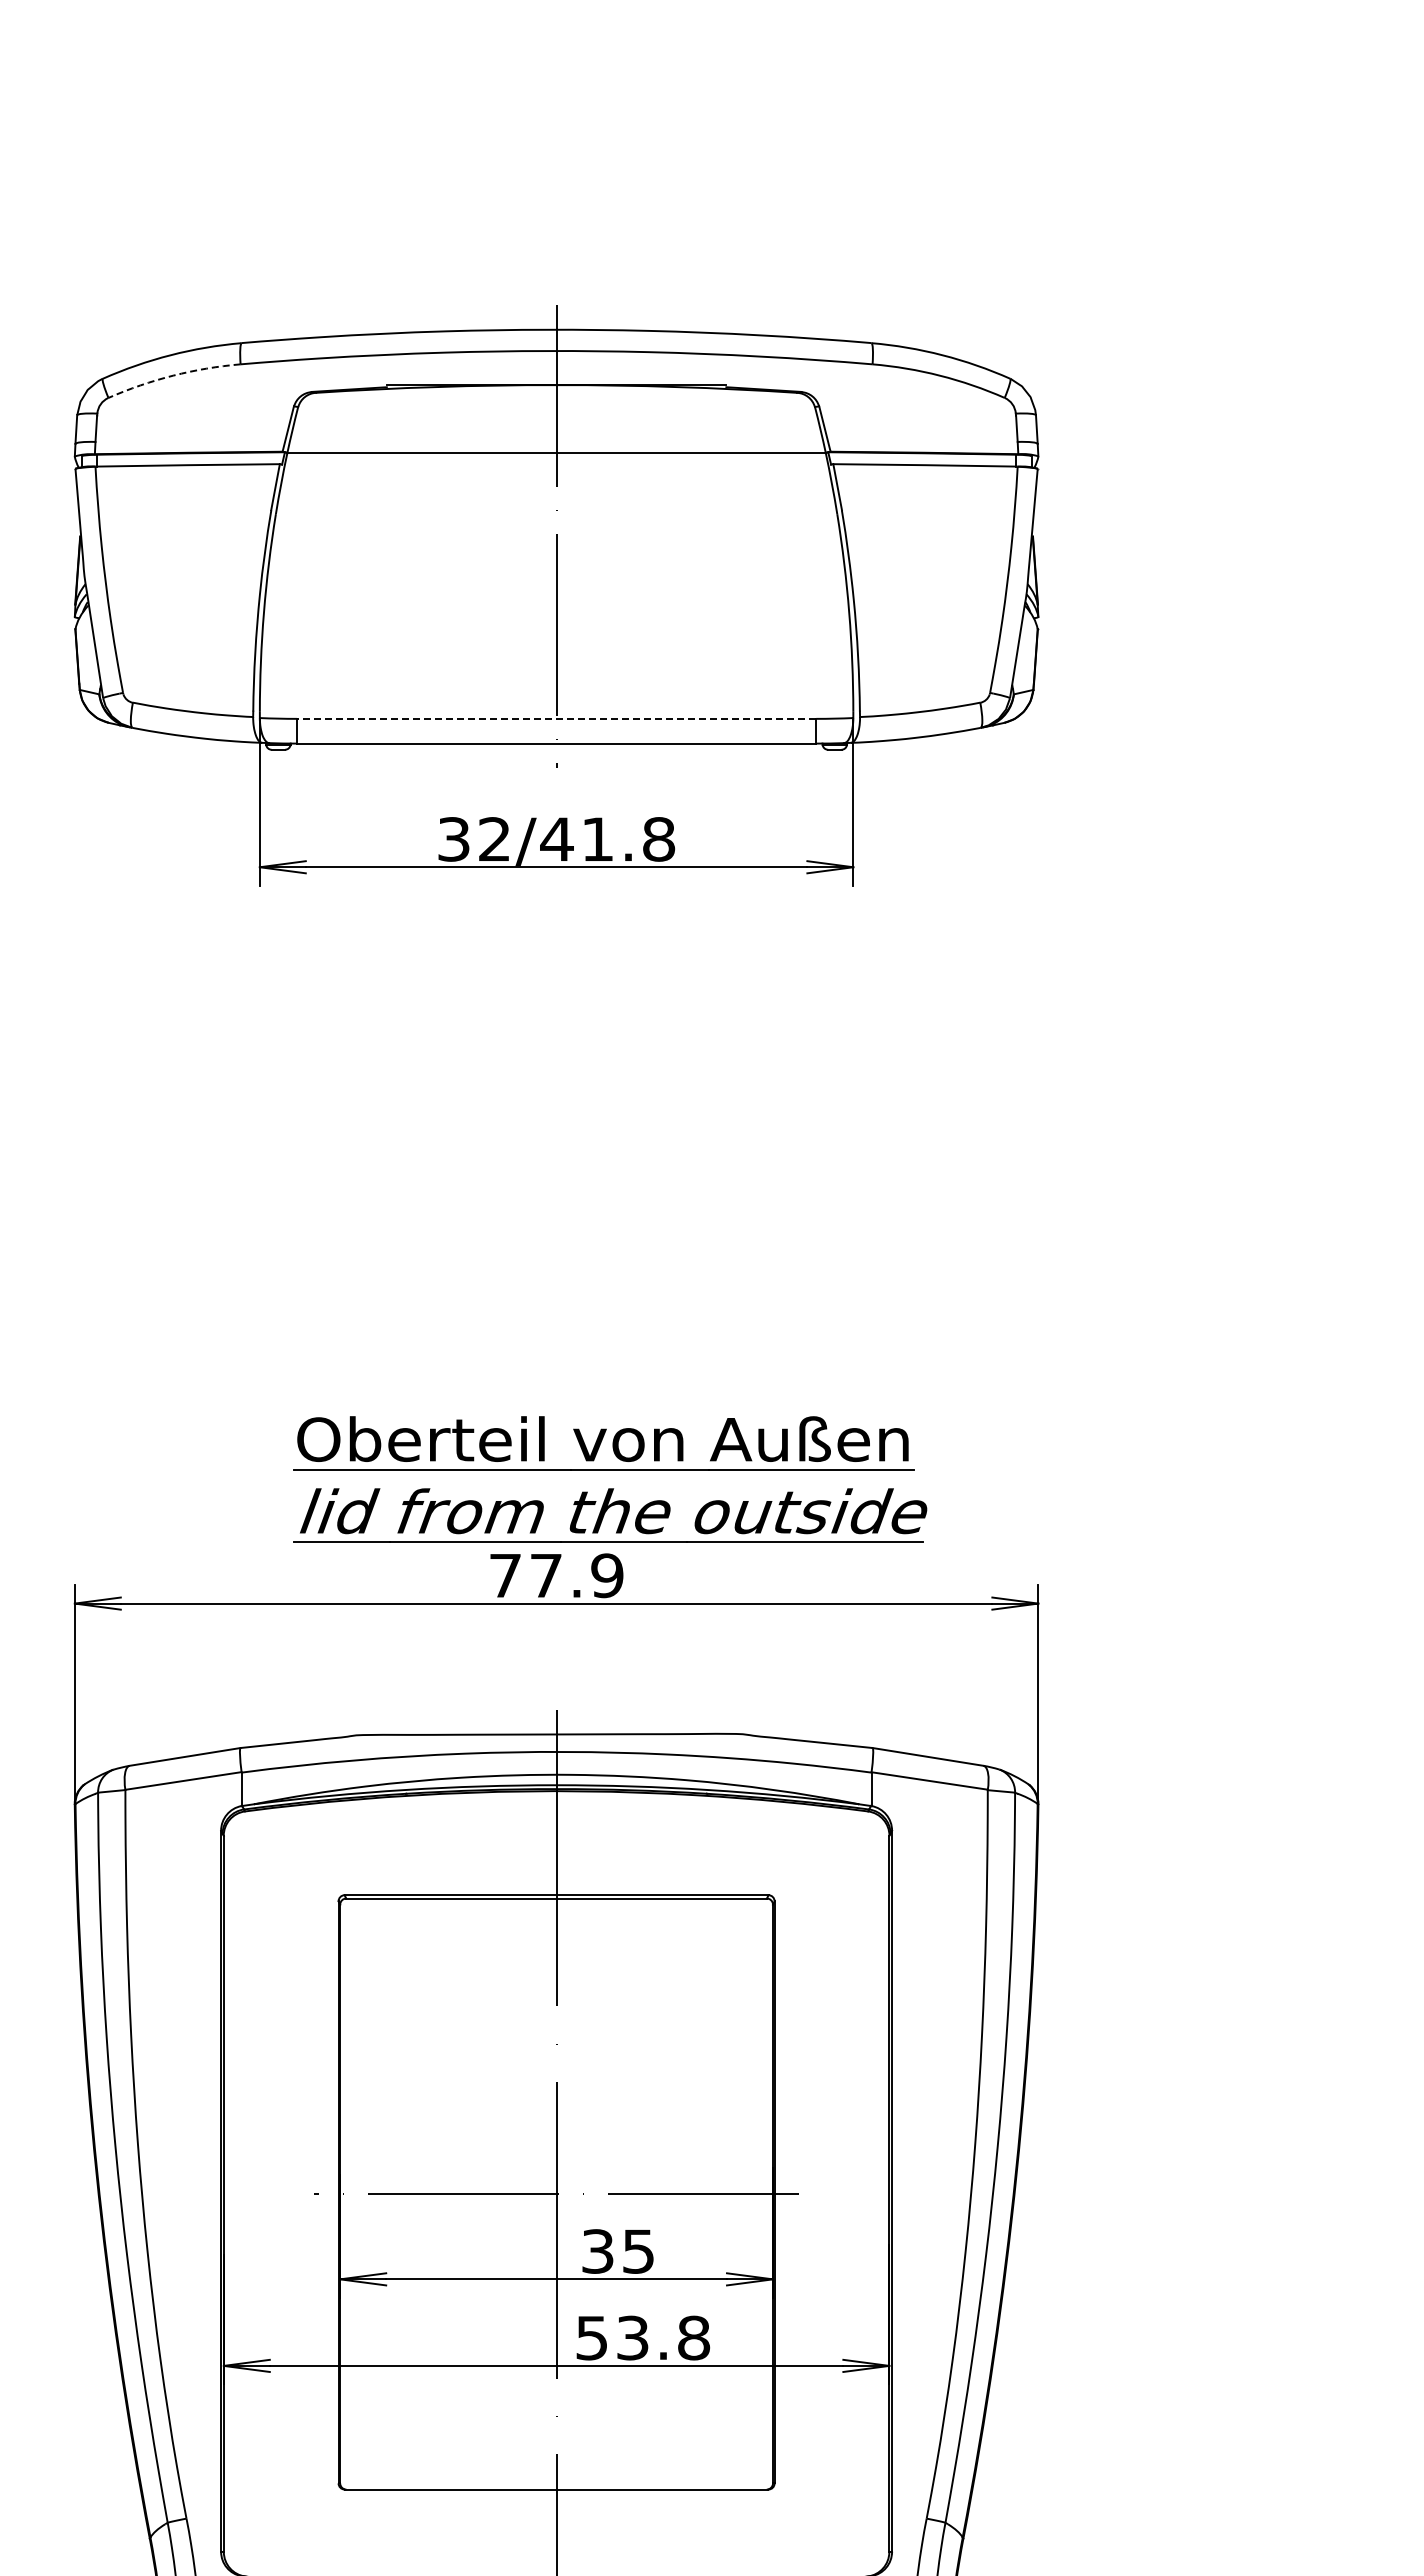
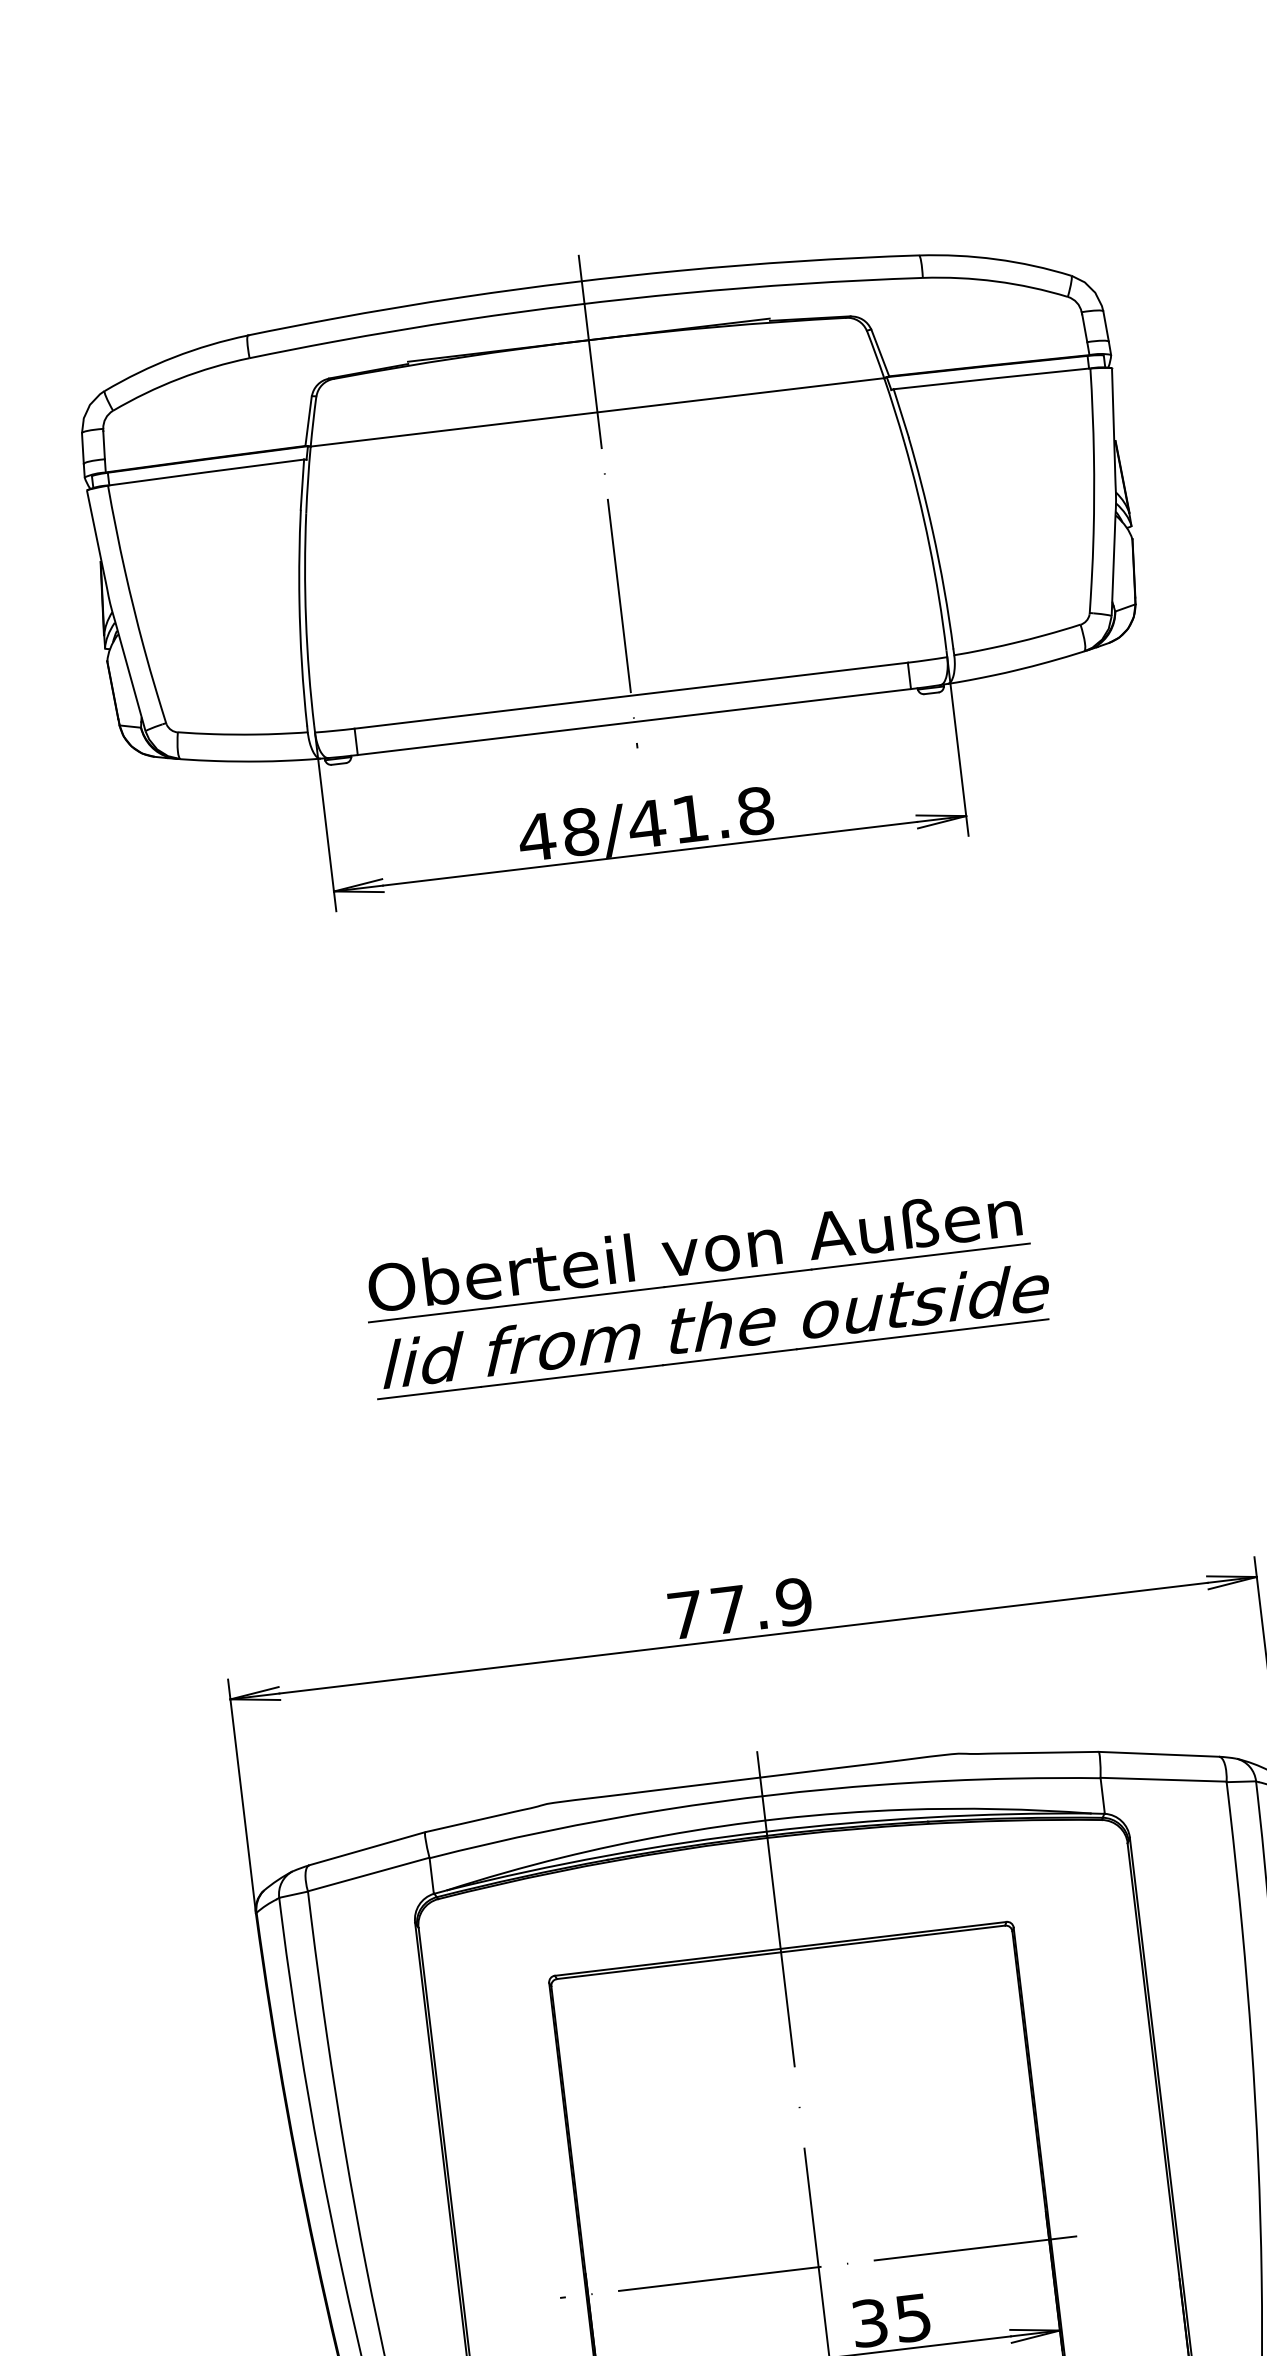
arc: (173, 375) -> (179, 378), dashed -> solid
line: (556, 718) -> (631, 695), dashed -> solid
text: (473, 839) -> (558, 834), 32/41.8 -> 48/41.8
part: (610, 1470) -> (706, 1282), moved

